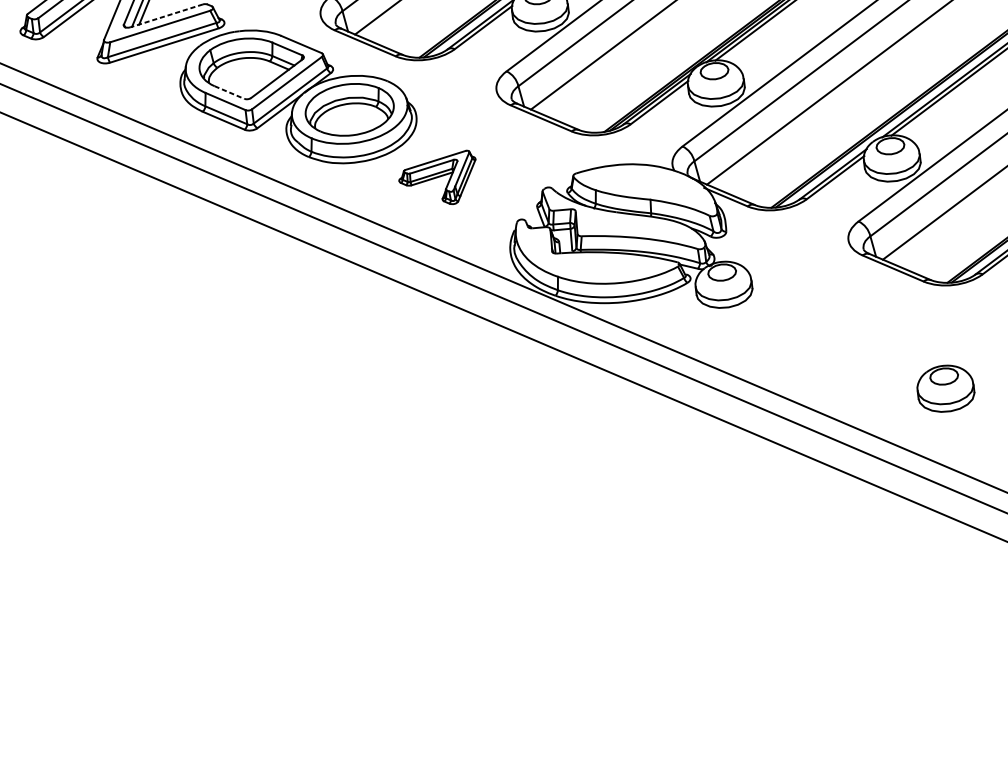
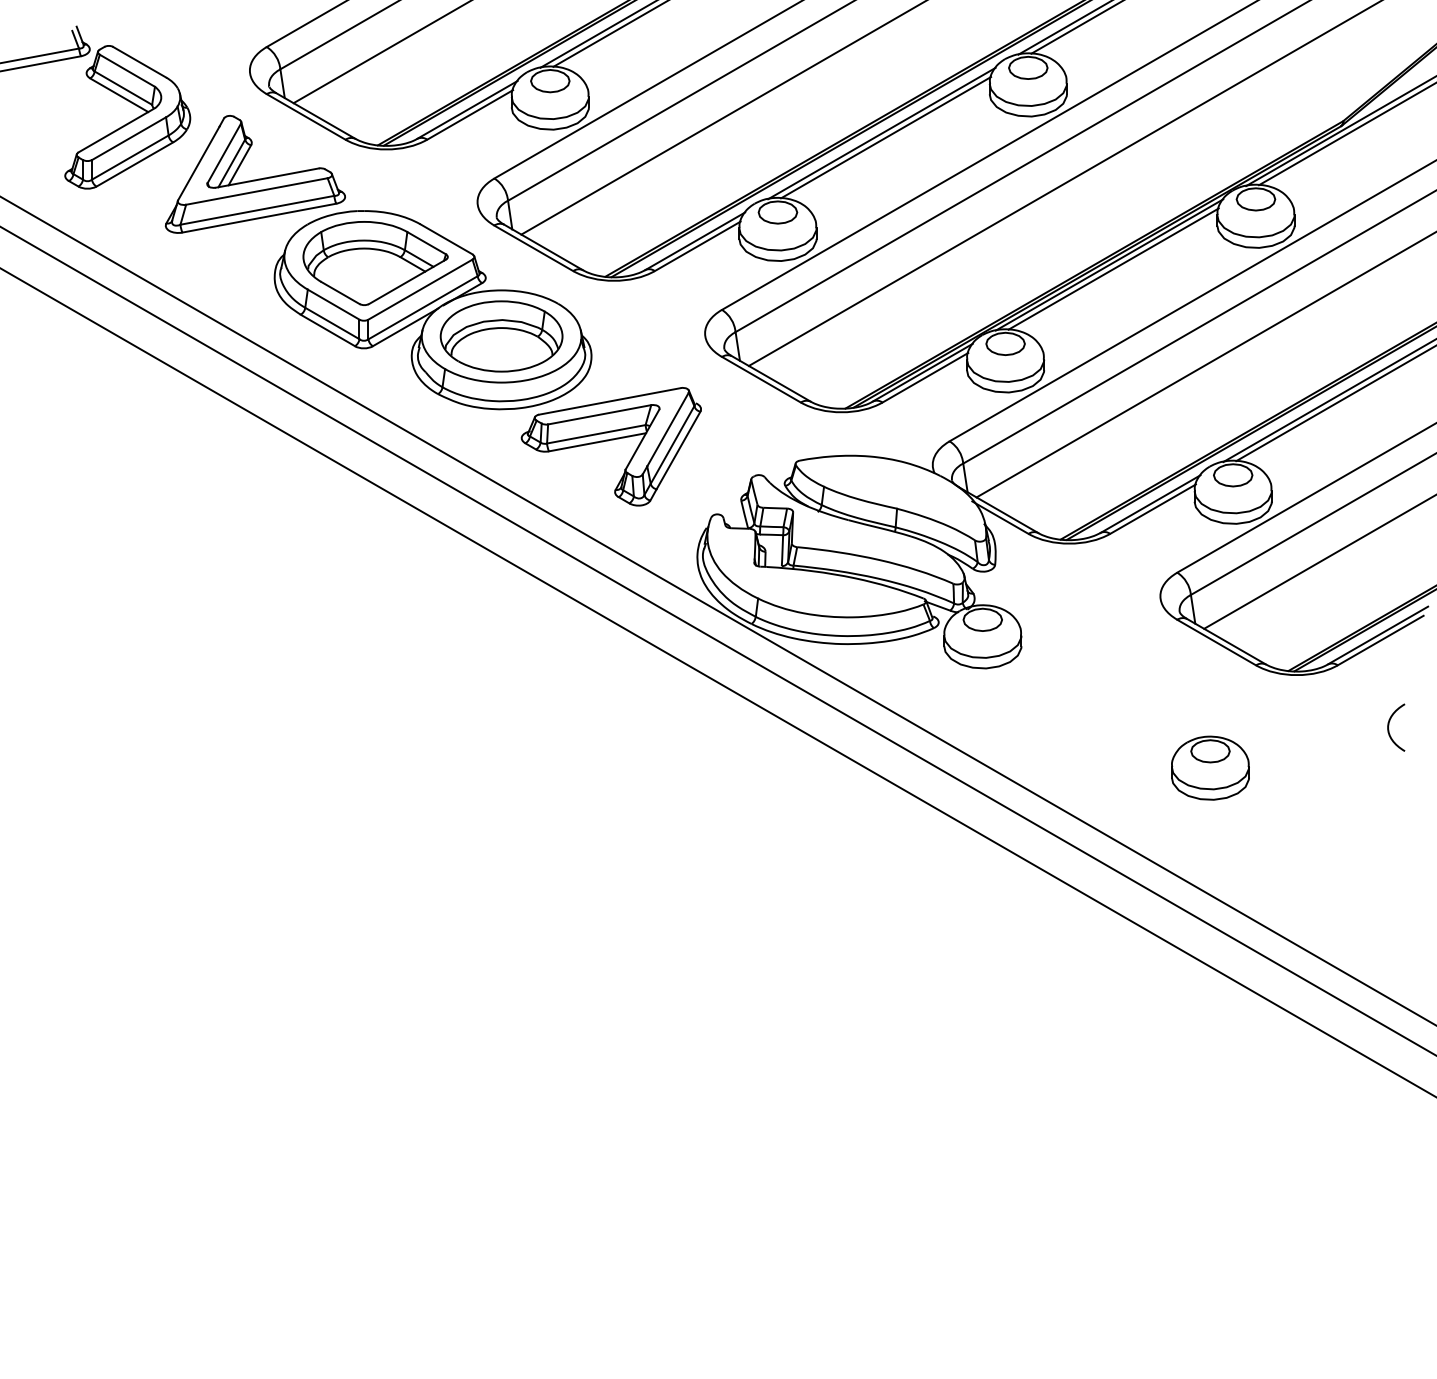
line: (166, 16) -> (266, 178), dashed -> solid
line: (229, 92) -> (340, 293), dashed -> solid
part: (438, 179) -> (610, 446), size x1.67
part: (945, 388) -> (1210, 767), moved

